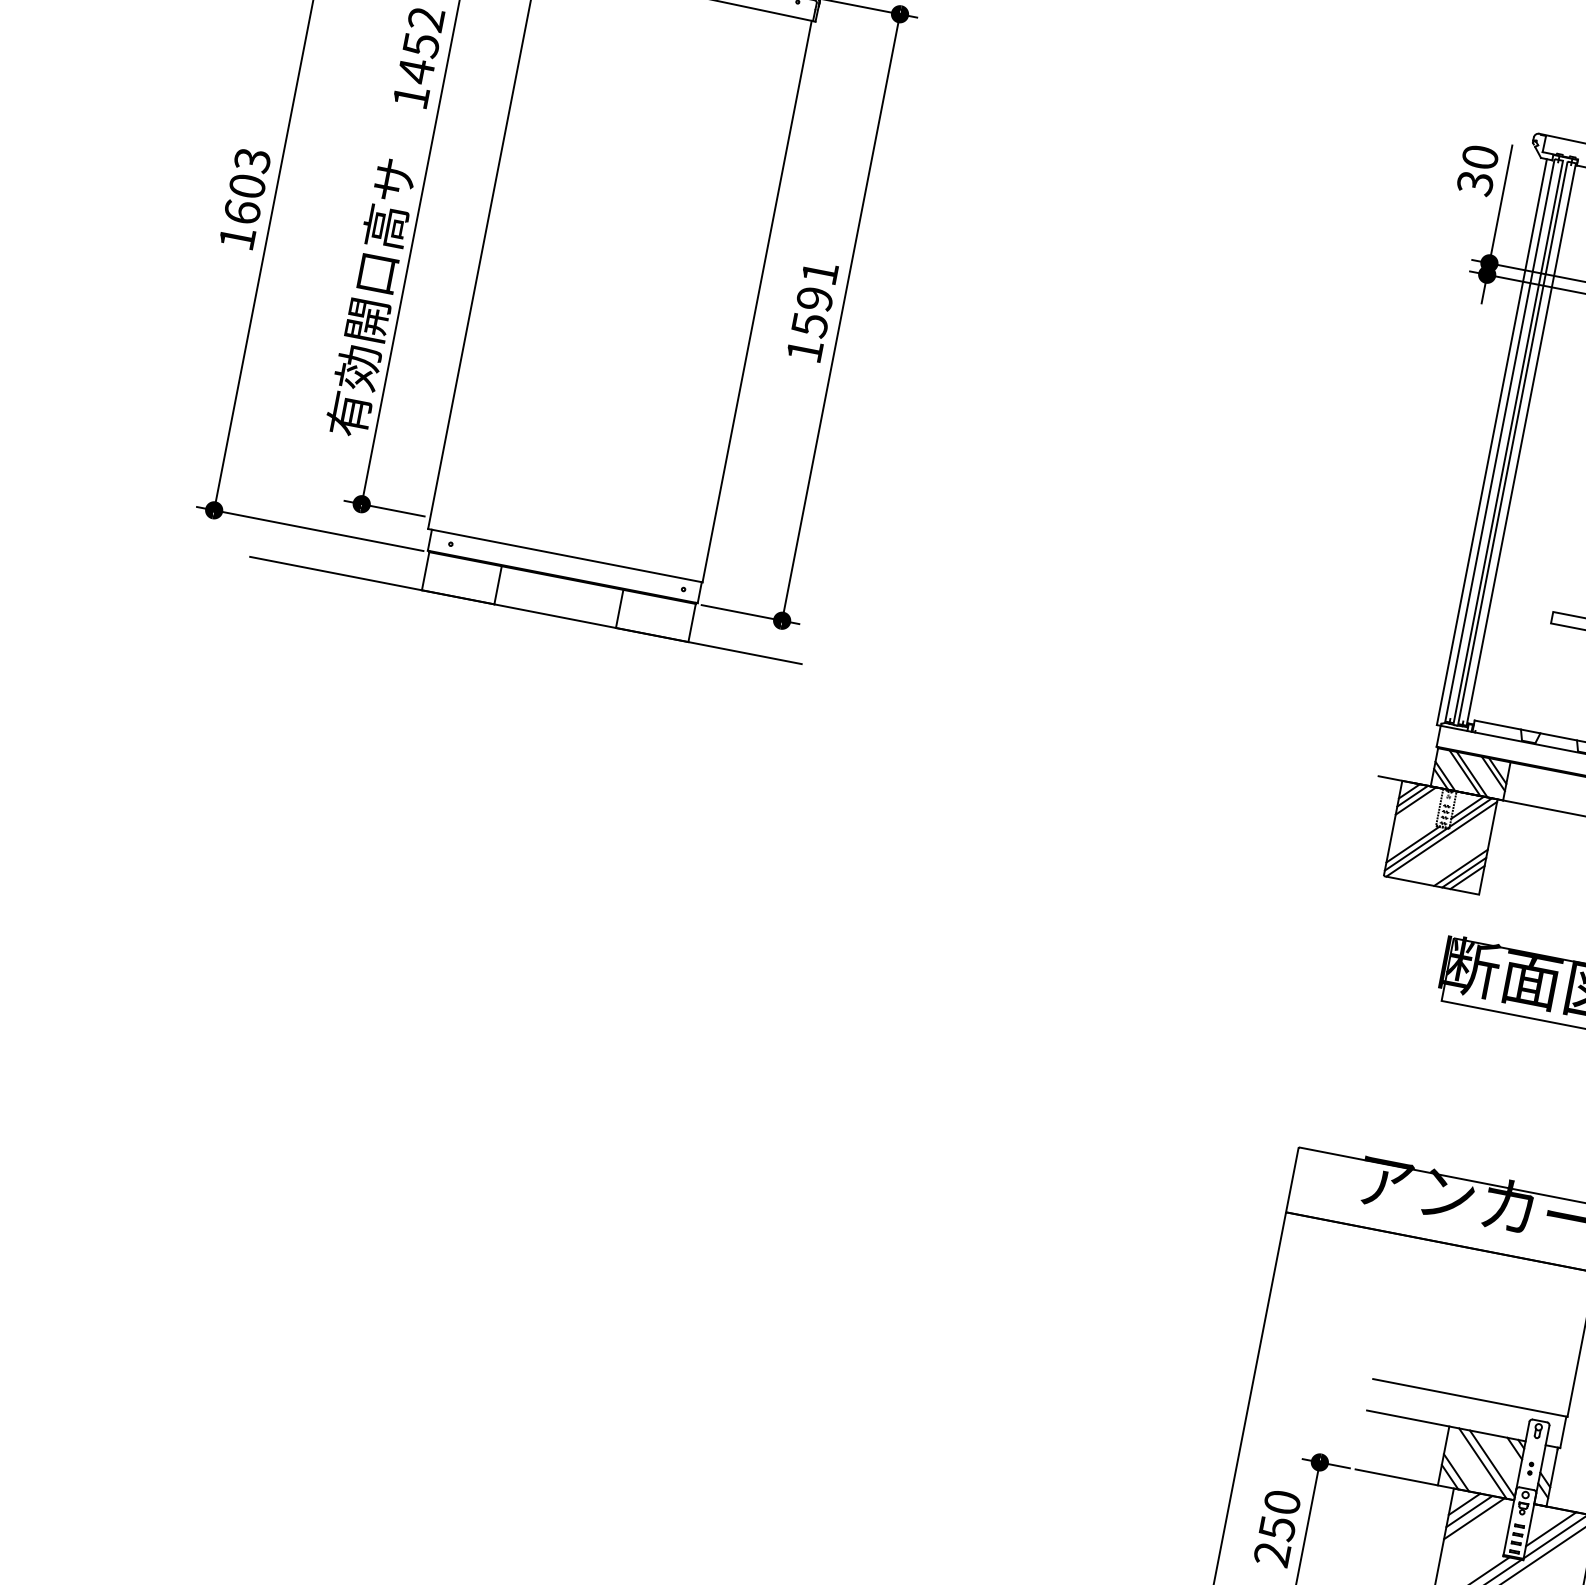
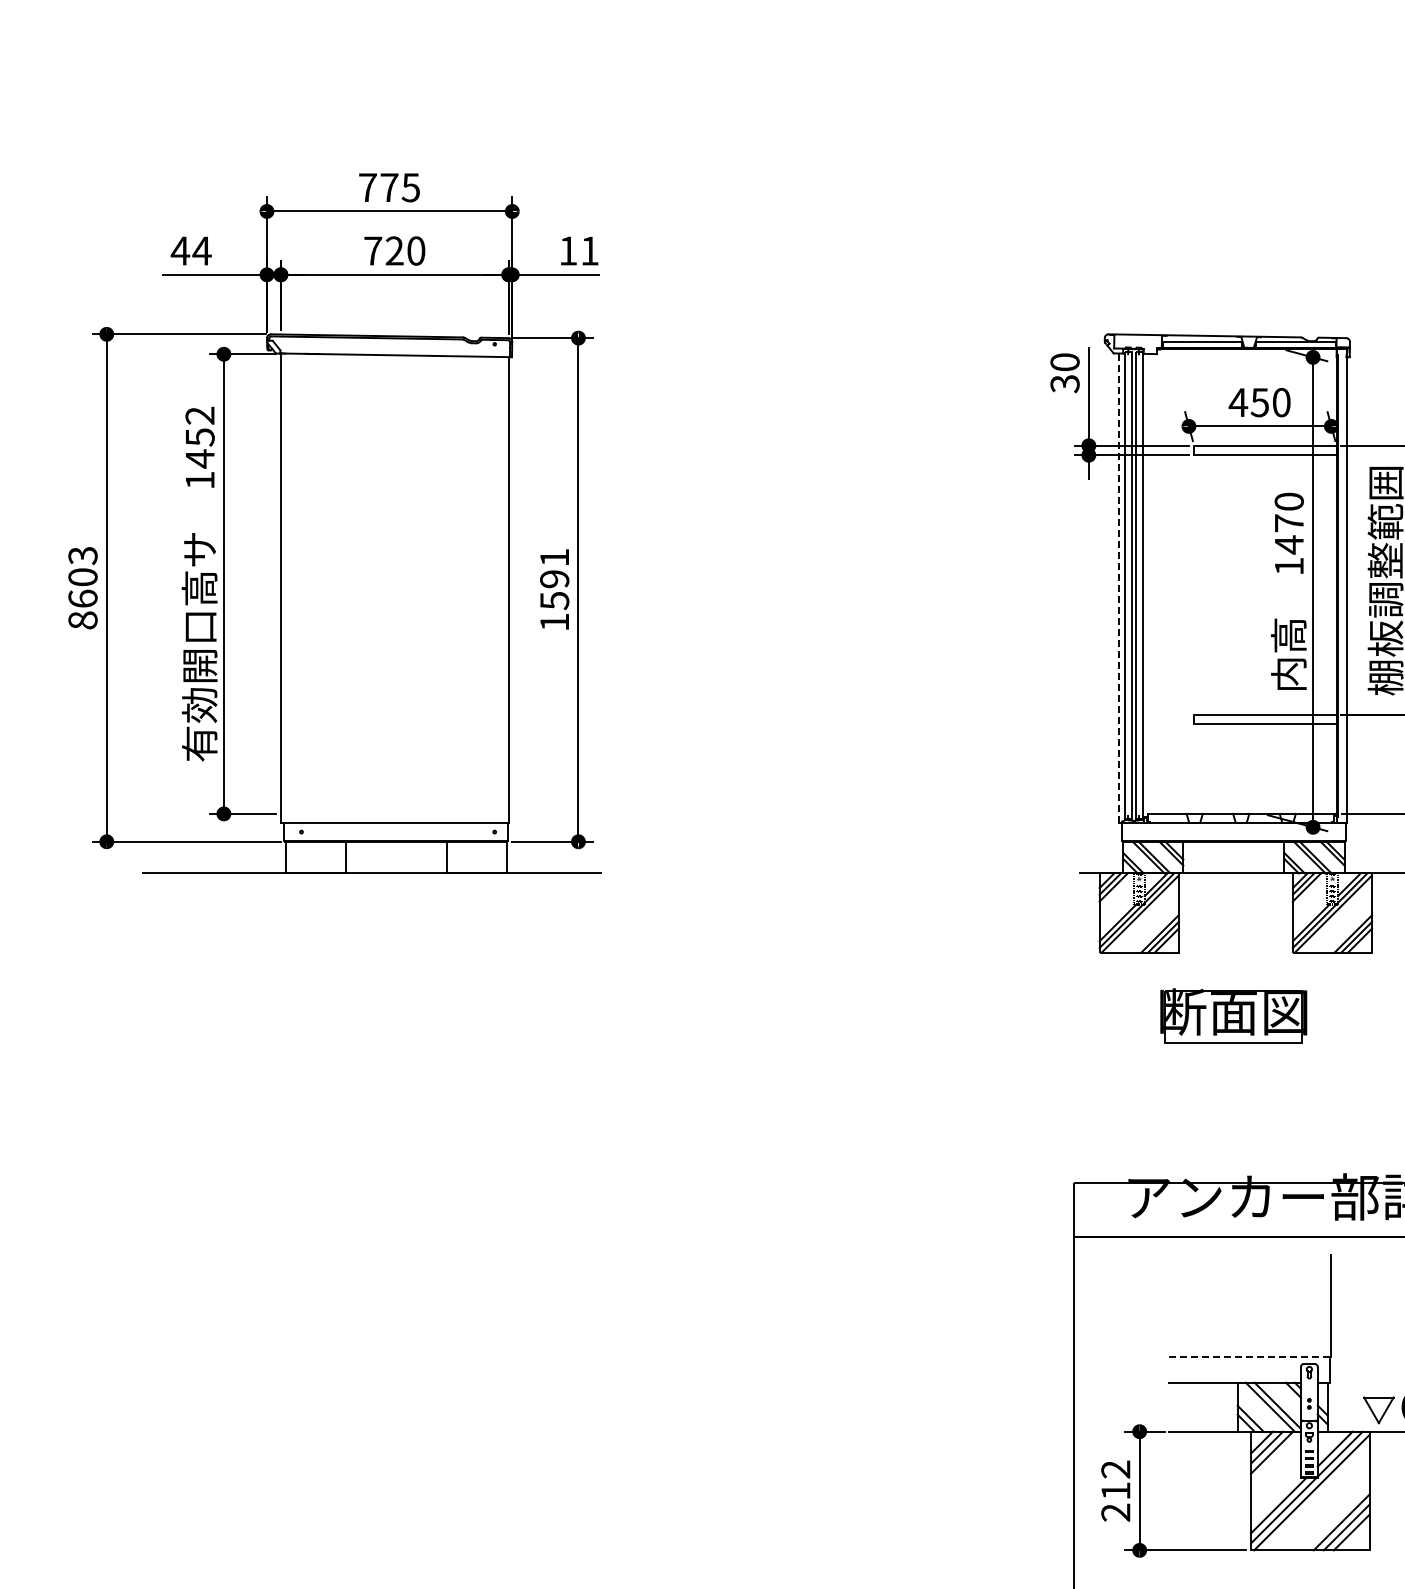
text: (236, 238) -> (82, 620), 1603 -> 8603
line: (1491, 442) -> (1118, 588), solid -> dashed
line: (1470, 1397) -> (1250, 1356), solid -> dashed
text: (1279, 1515) -> (1115, 1480), 250 -> 212

